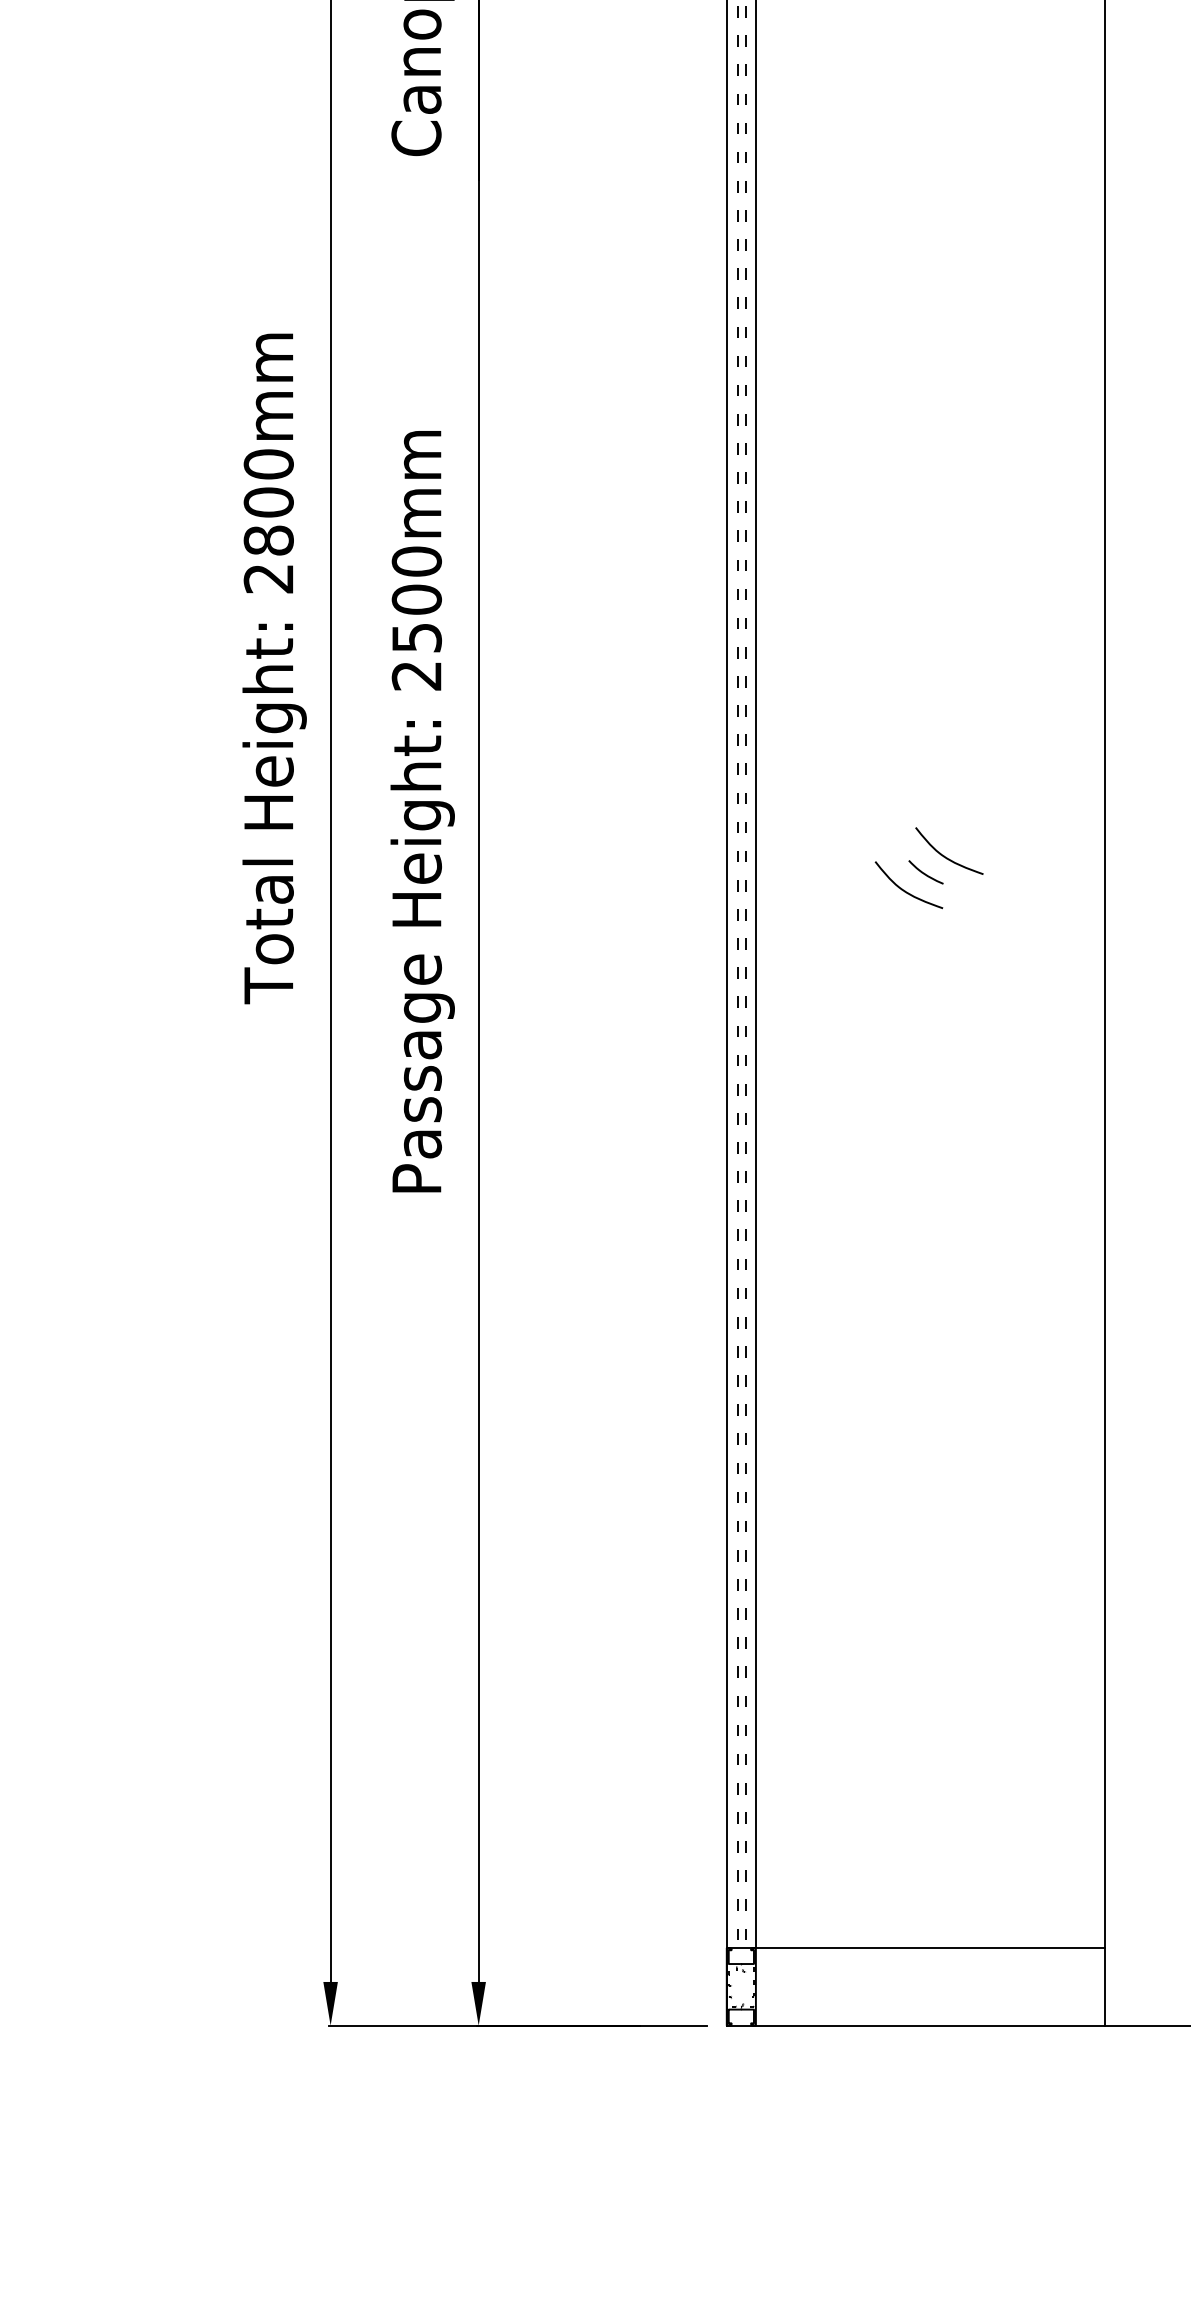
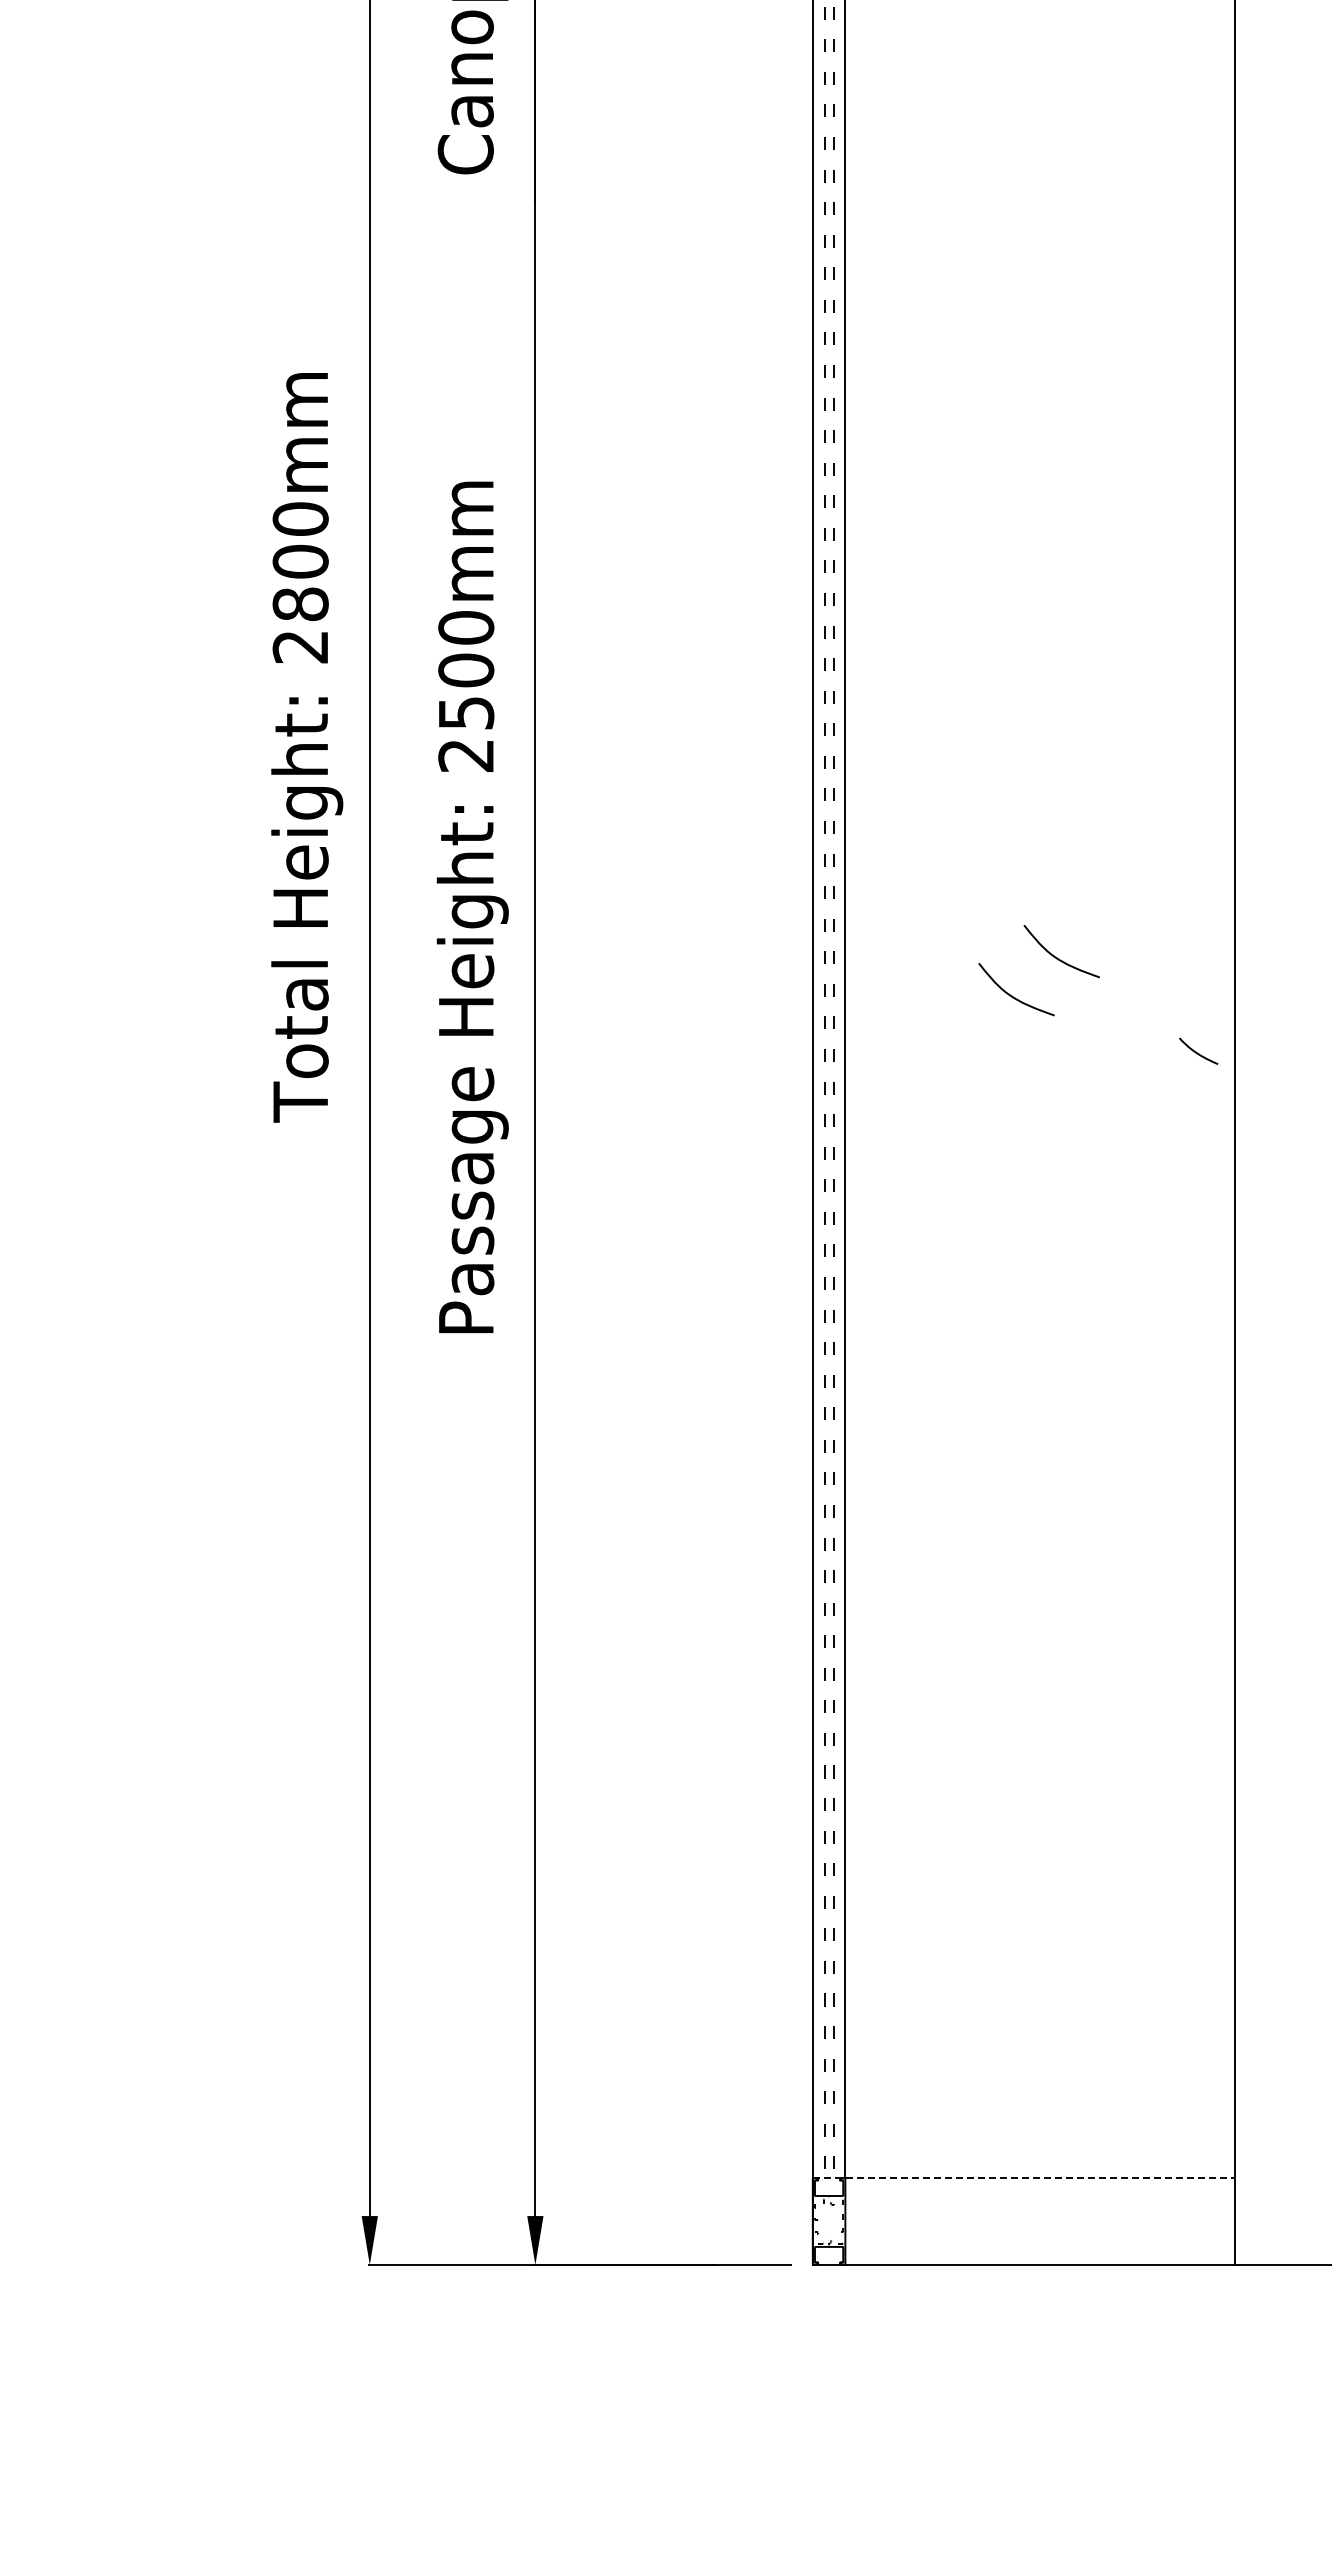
curve: (924, 872) -> (1196, 1051), moved
line: (916, 1948) -> (1024, 2178), solid -> dashed

